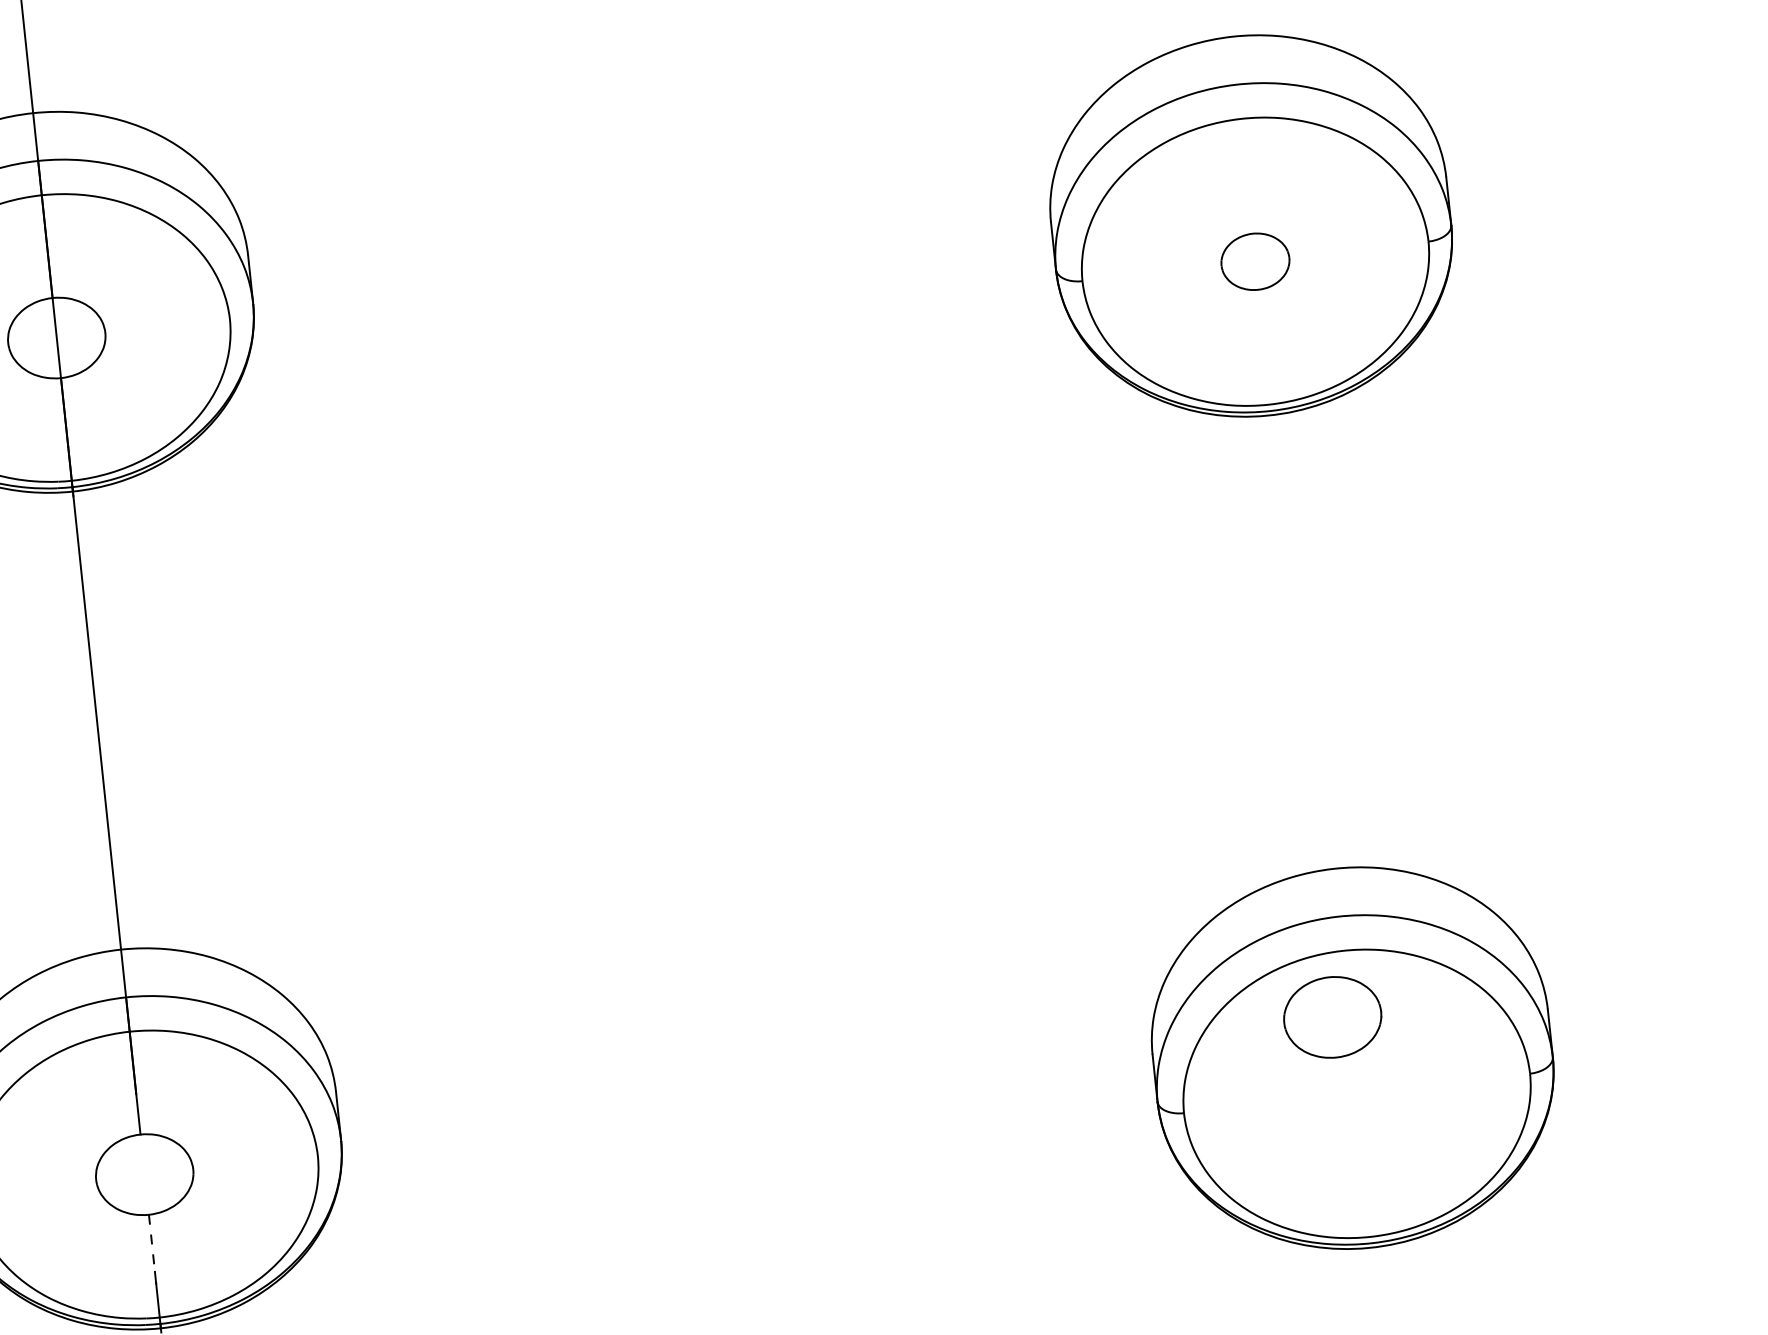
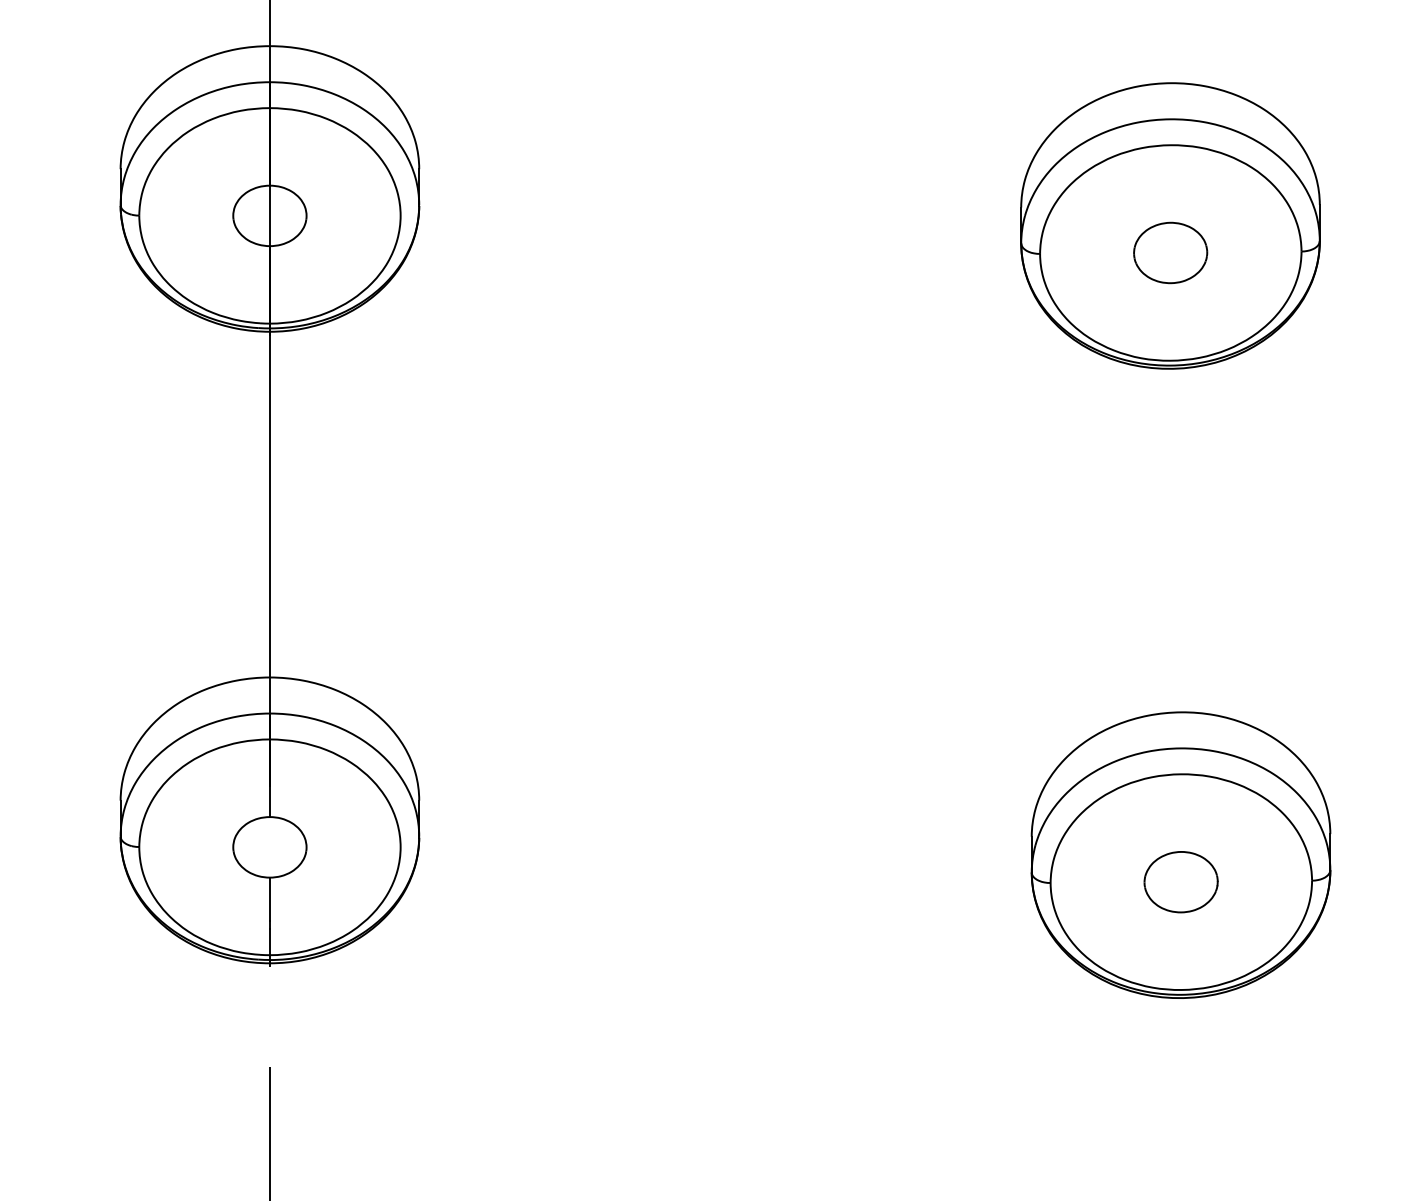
part: (1255, 261) -> (1170, 252), size x1.43
part: (1331, 1017) -> (1180, 882), moved
line: (151, 1243) -> (269, 899), dashed -> solid

